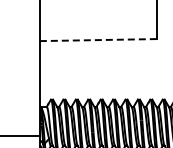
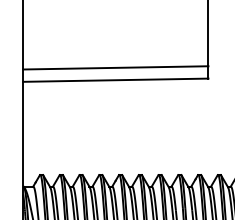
line: (98, 32) -> (115, 68), added
line: (98, 40) -> (115, 80), dashed -> solid

